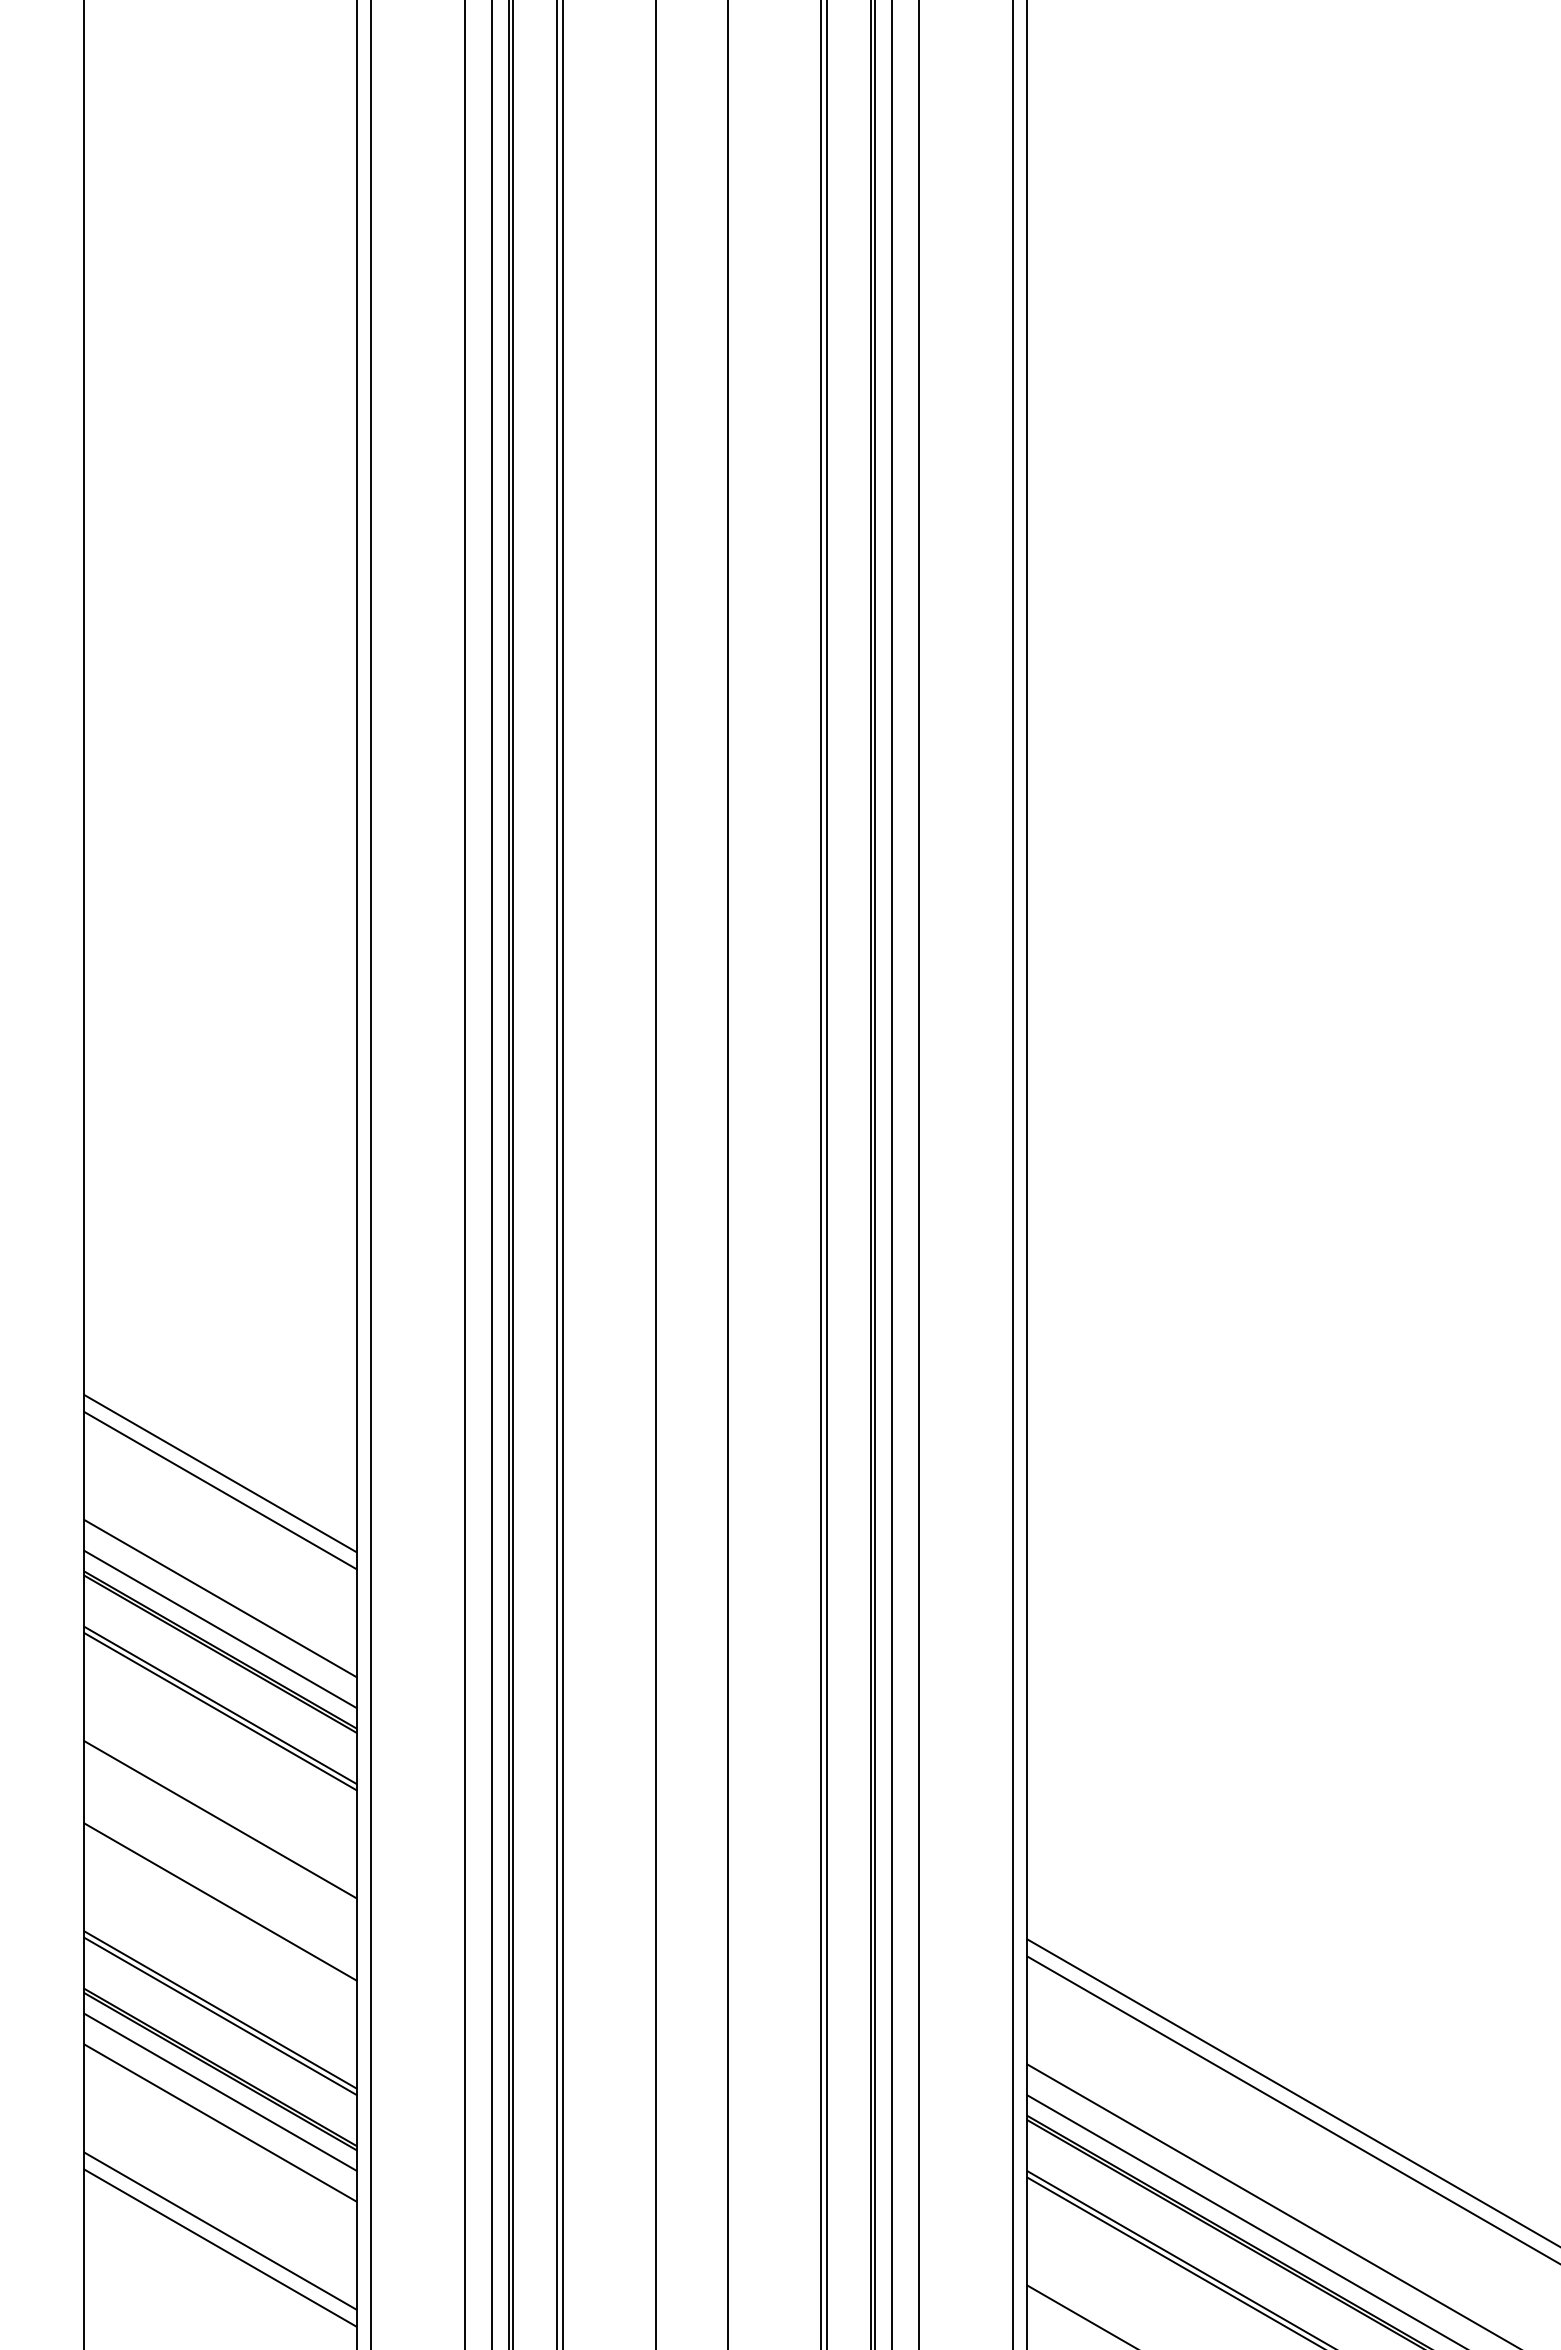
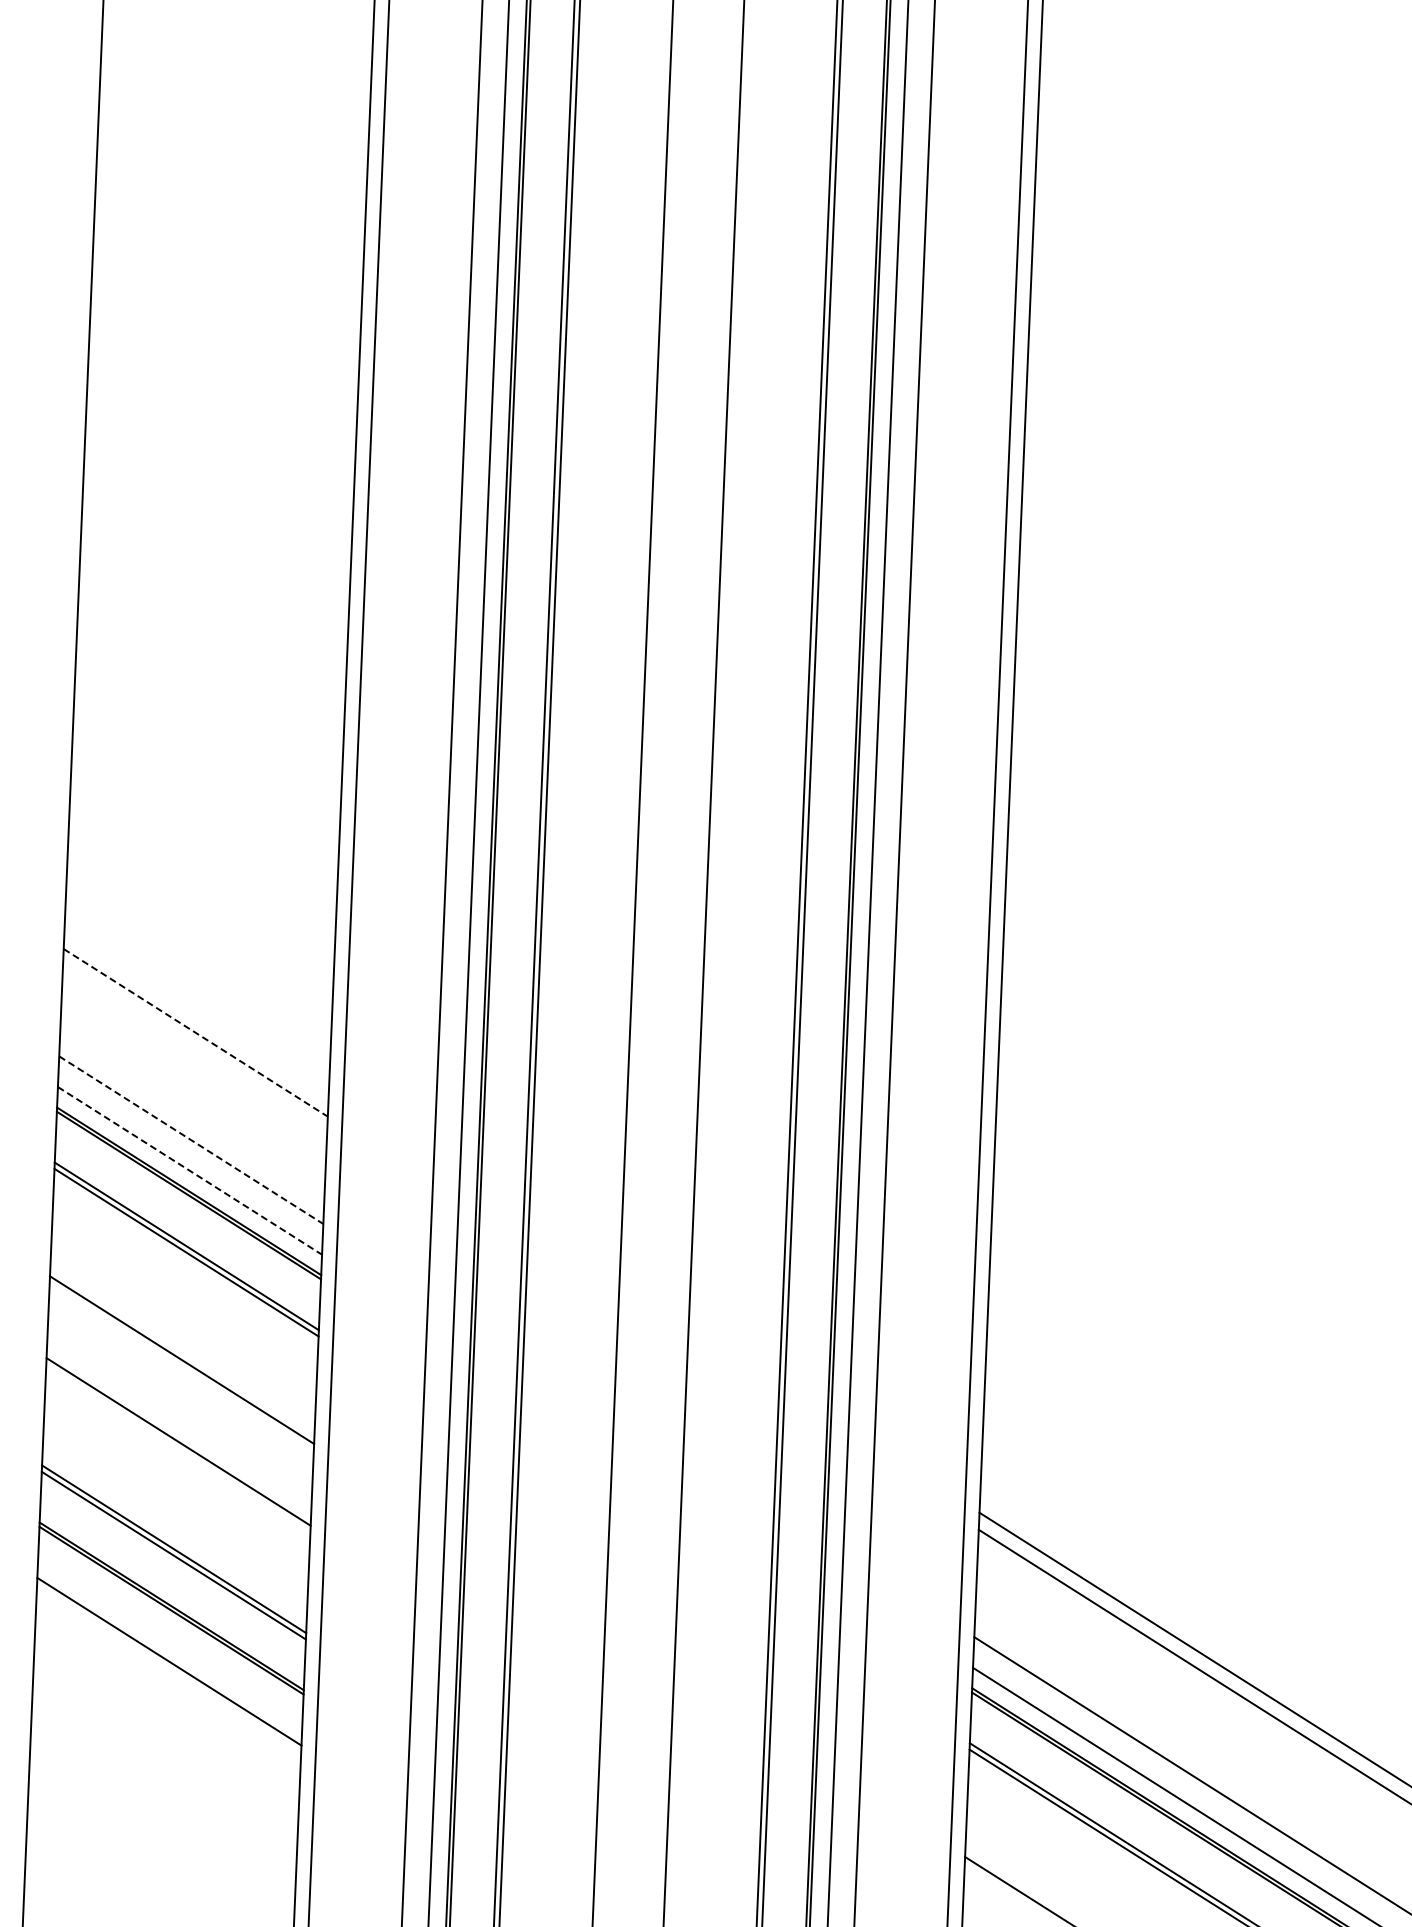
line: (220, 1473) -> (196, 1015), removed
line: (220, 1490) -> (195, 1032), solid -> dashed
line: (220, 1598) -> (191, 1140), solid -> dashed
line: (220, 1629) -> (190, 1170), solid -> dashed
line: (220, 2091) -> (170, 1630), removed
line: (220, 2230) -> (164, 1768), removed
line: (220, 2247) -> (164, 1785), removed

